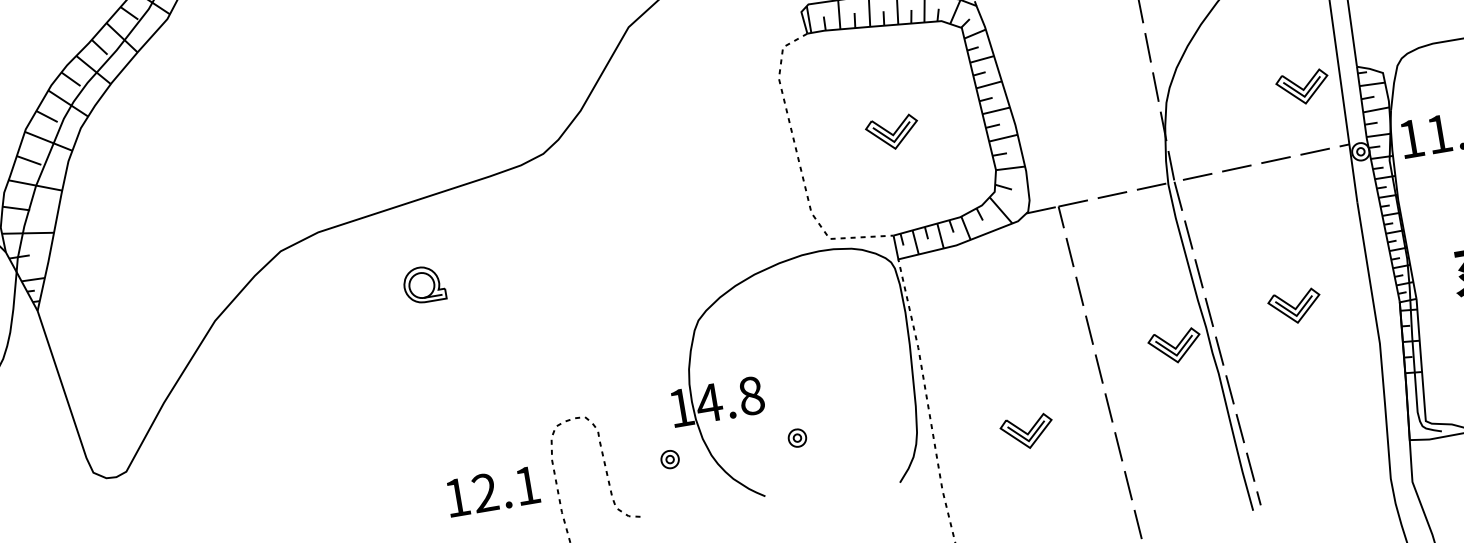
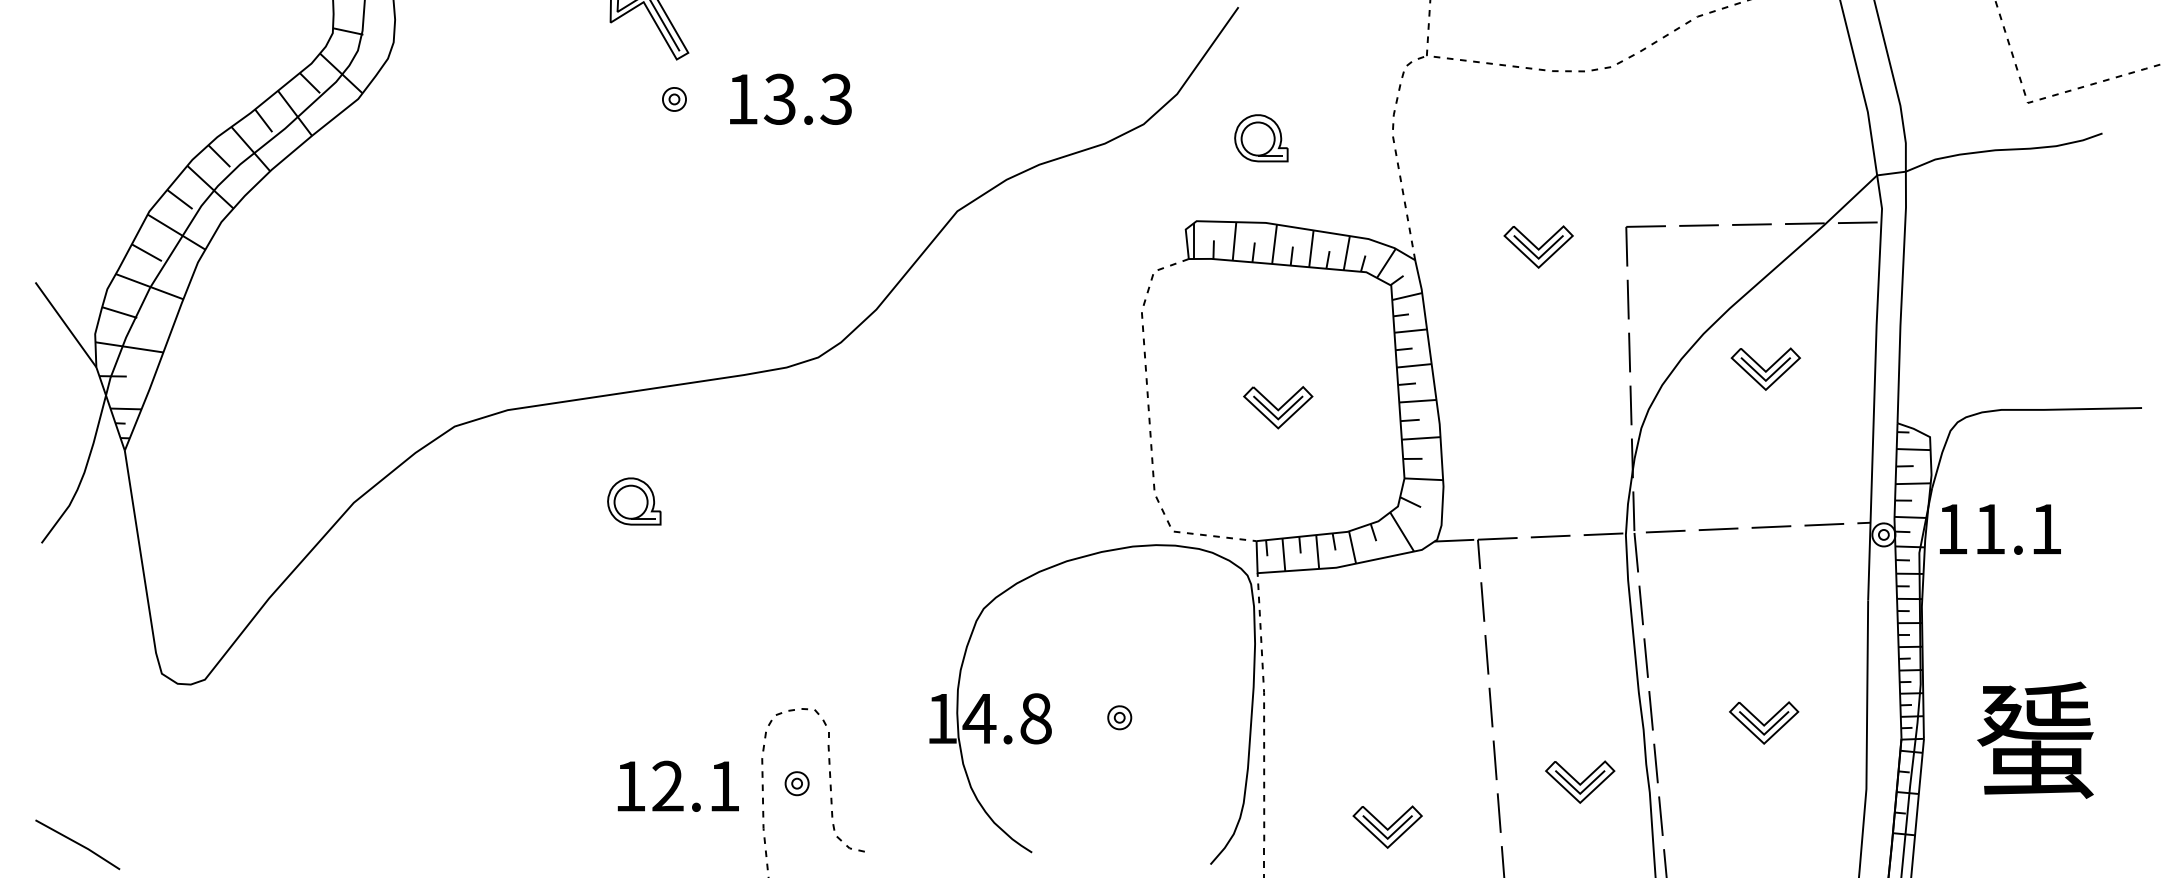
part: (1302, 87) -> (1765, 368), moved
part: (1175, 346) -> (1580, 781), moved
part: (797, 437) -> (1119, 717), moved
part: (669, 459) -> (796, 783), moved

